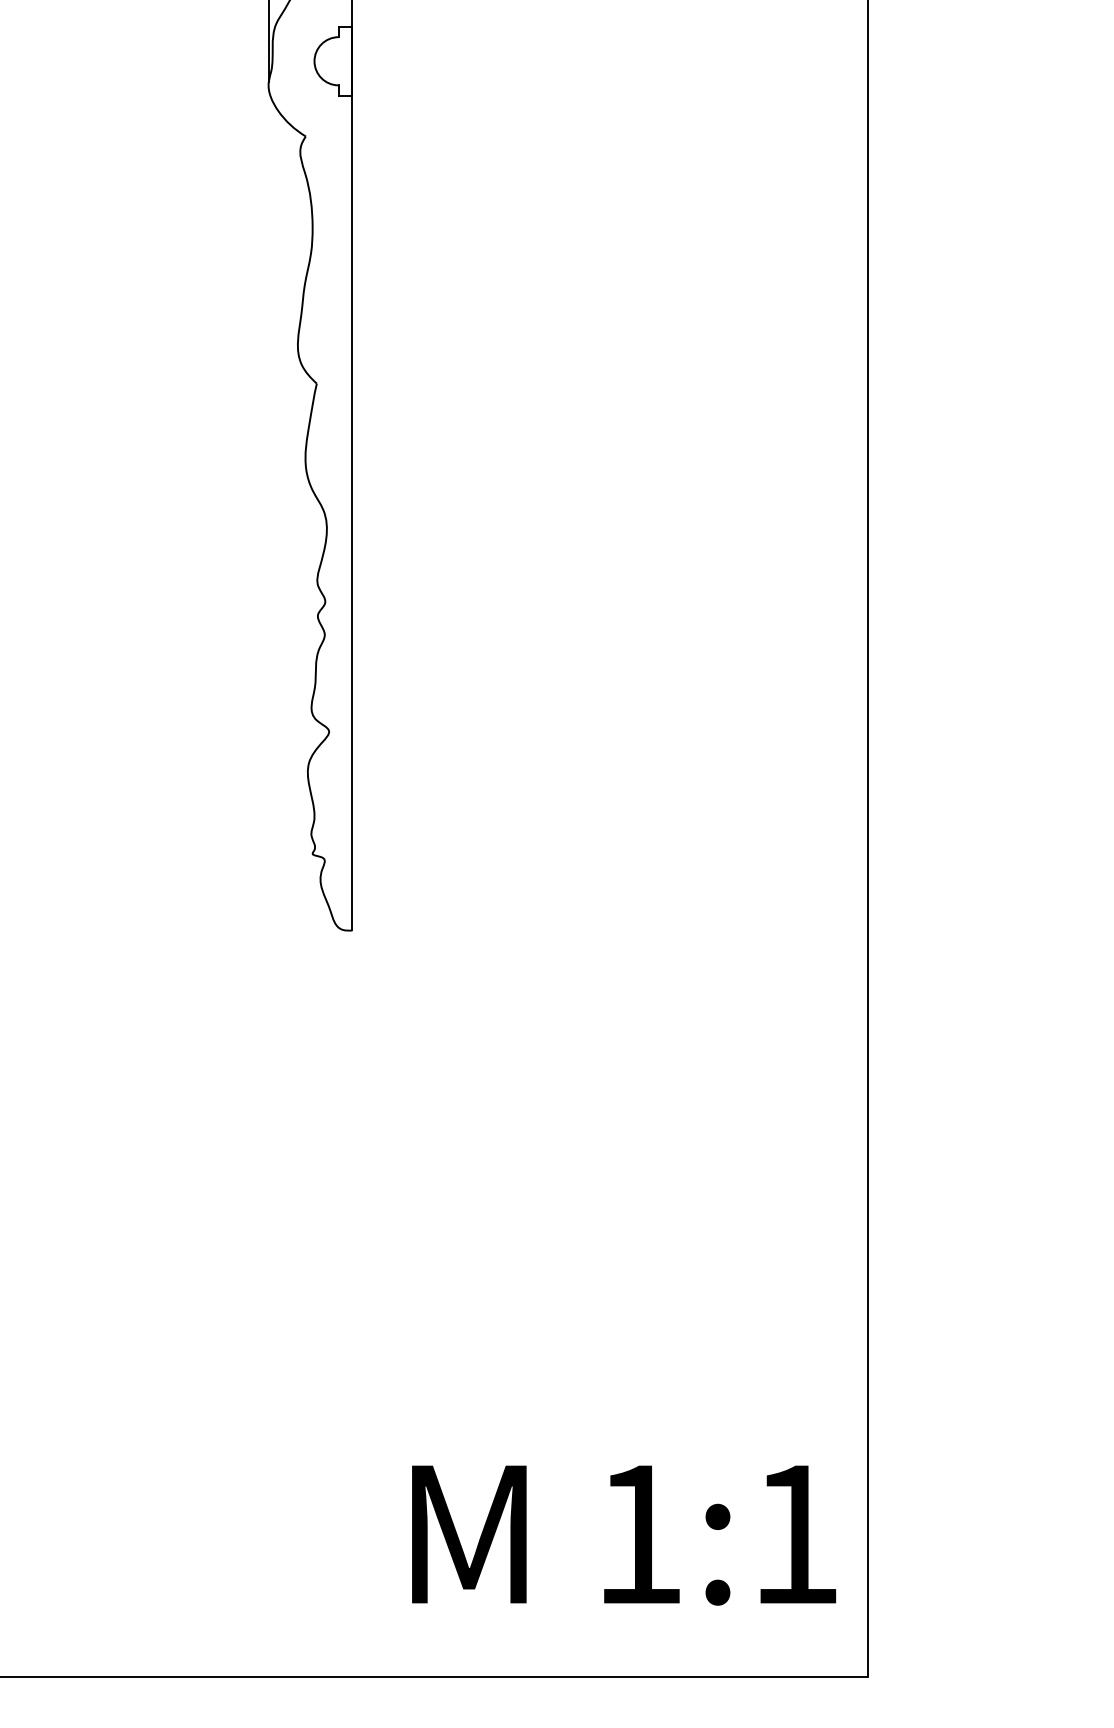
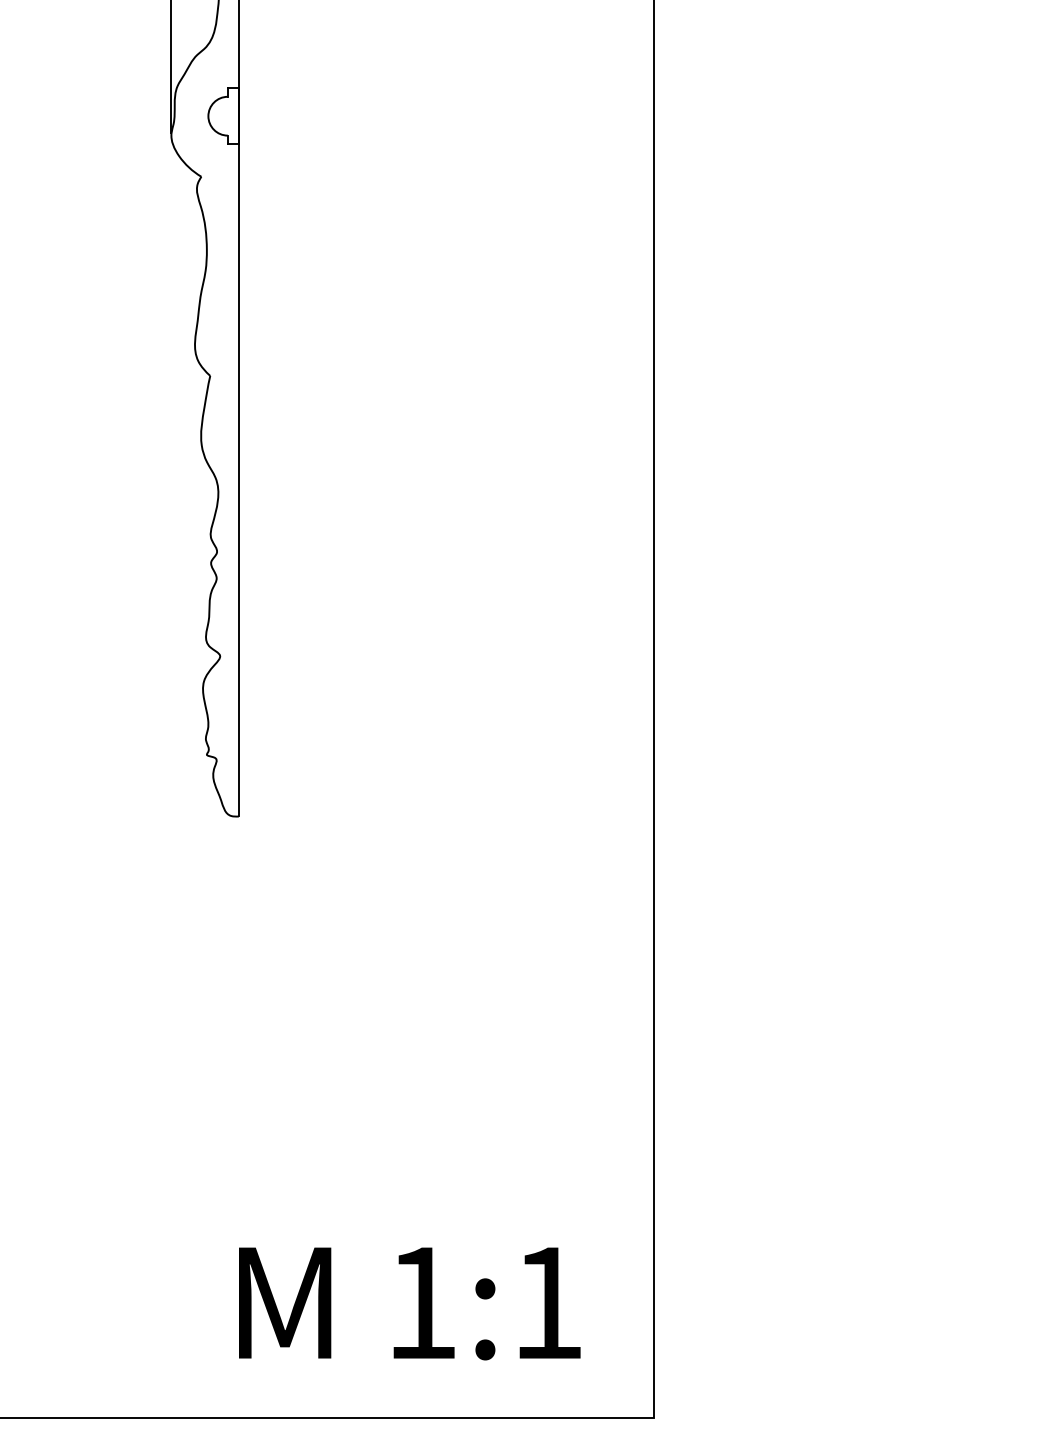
text: (623, 1535) -> (409, 1303), moved

